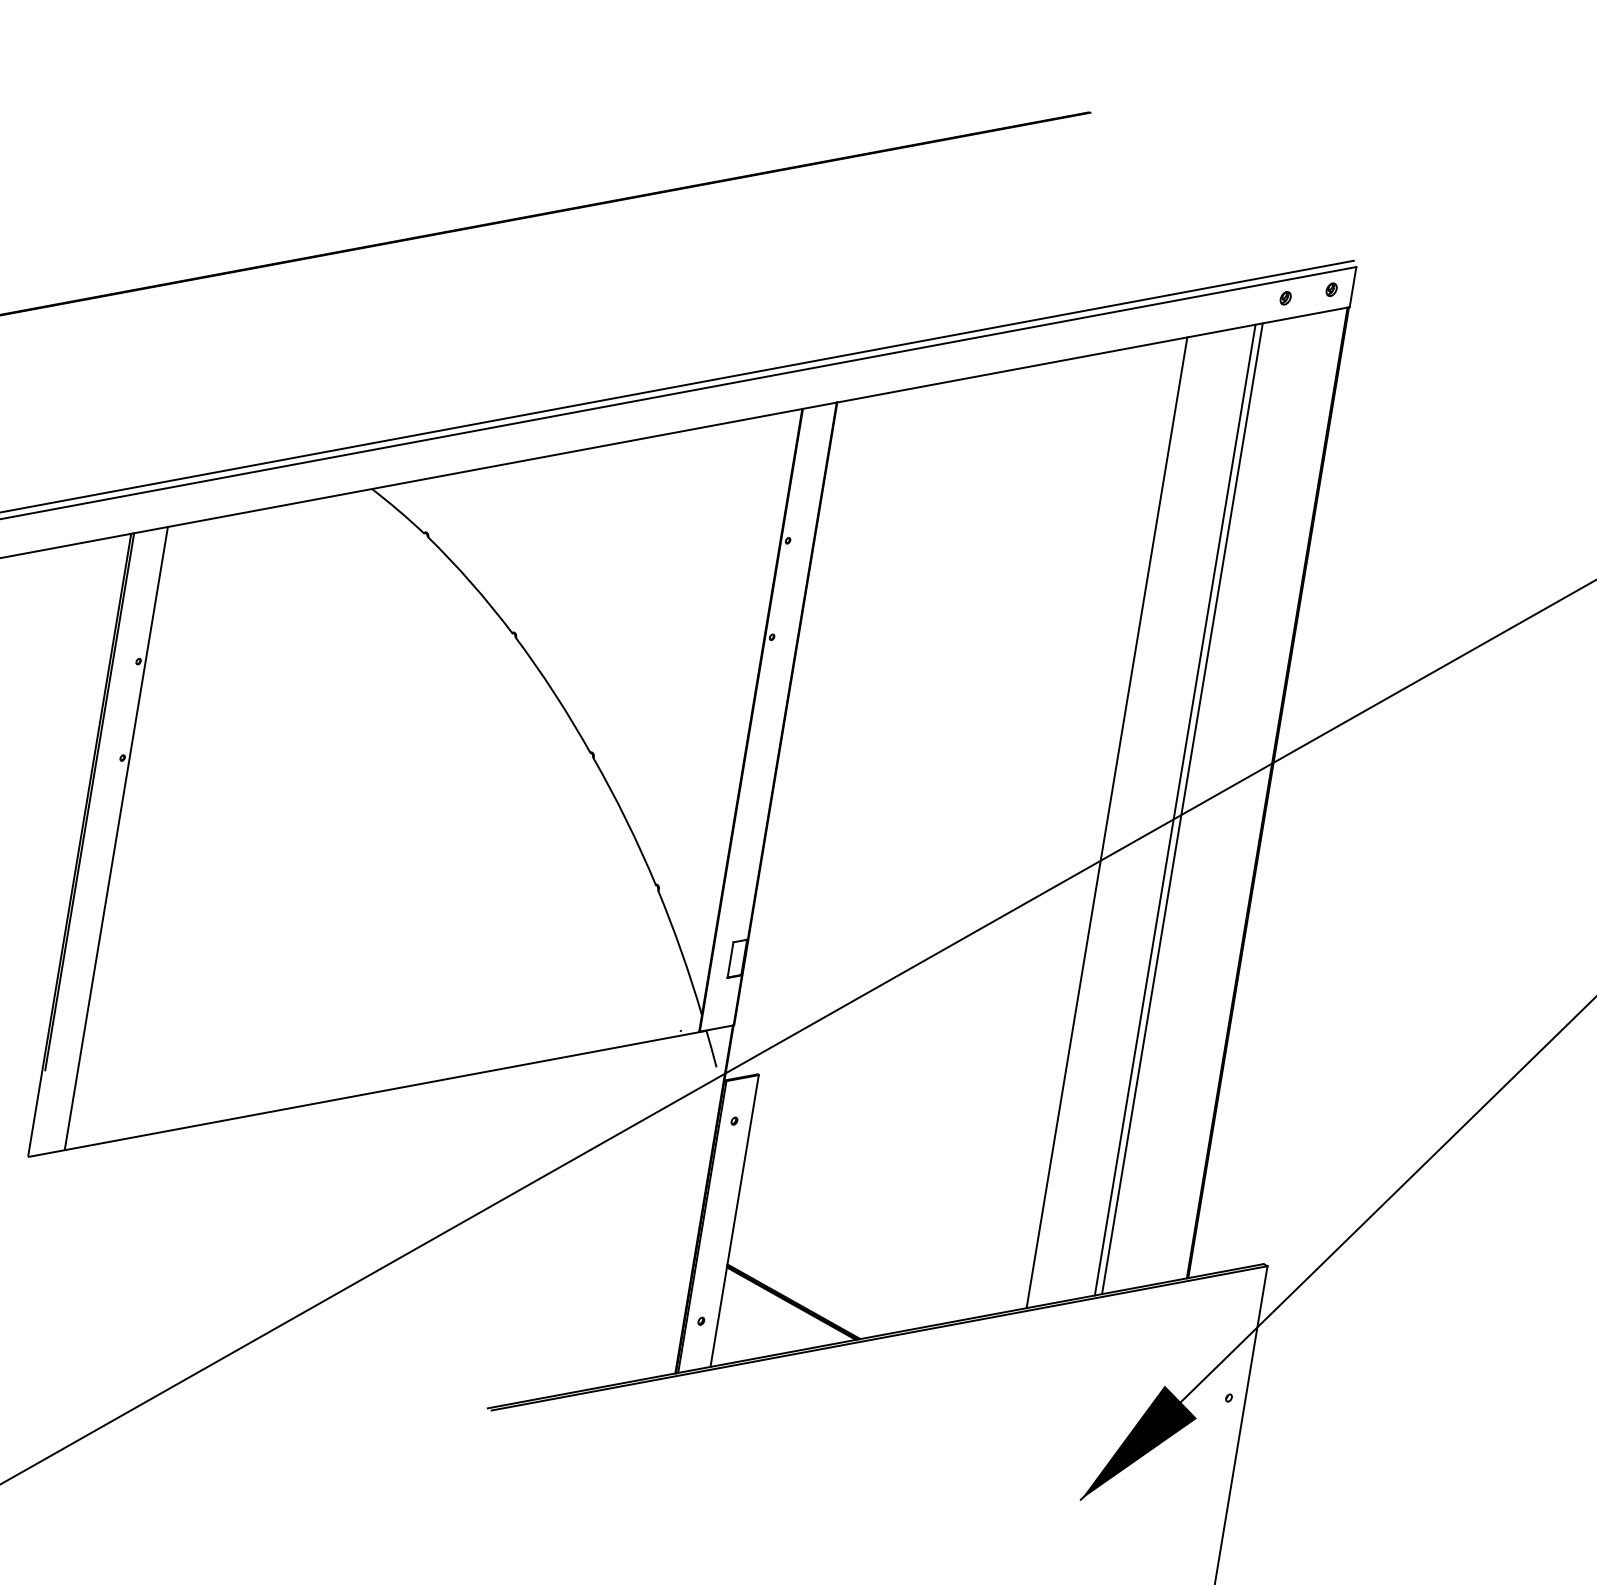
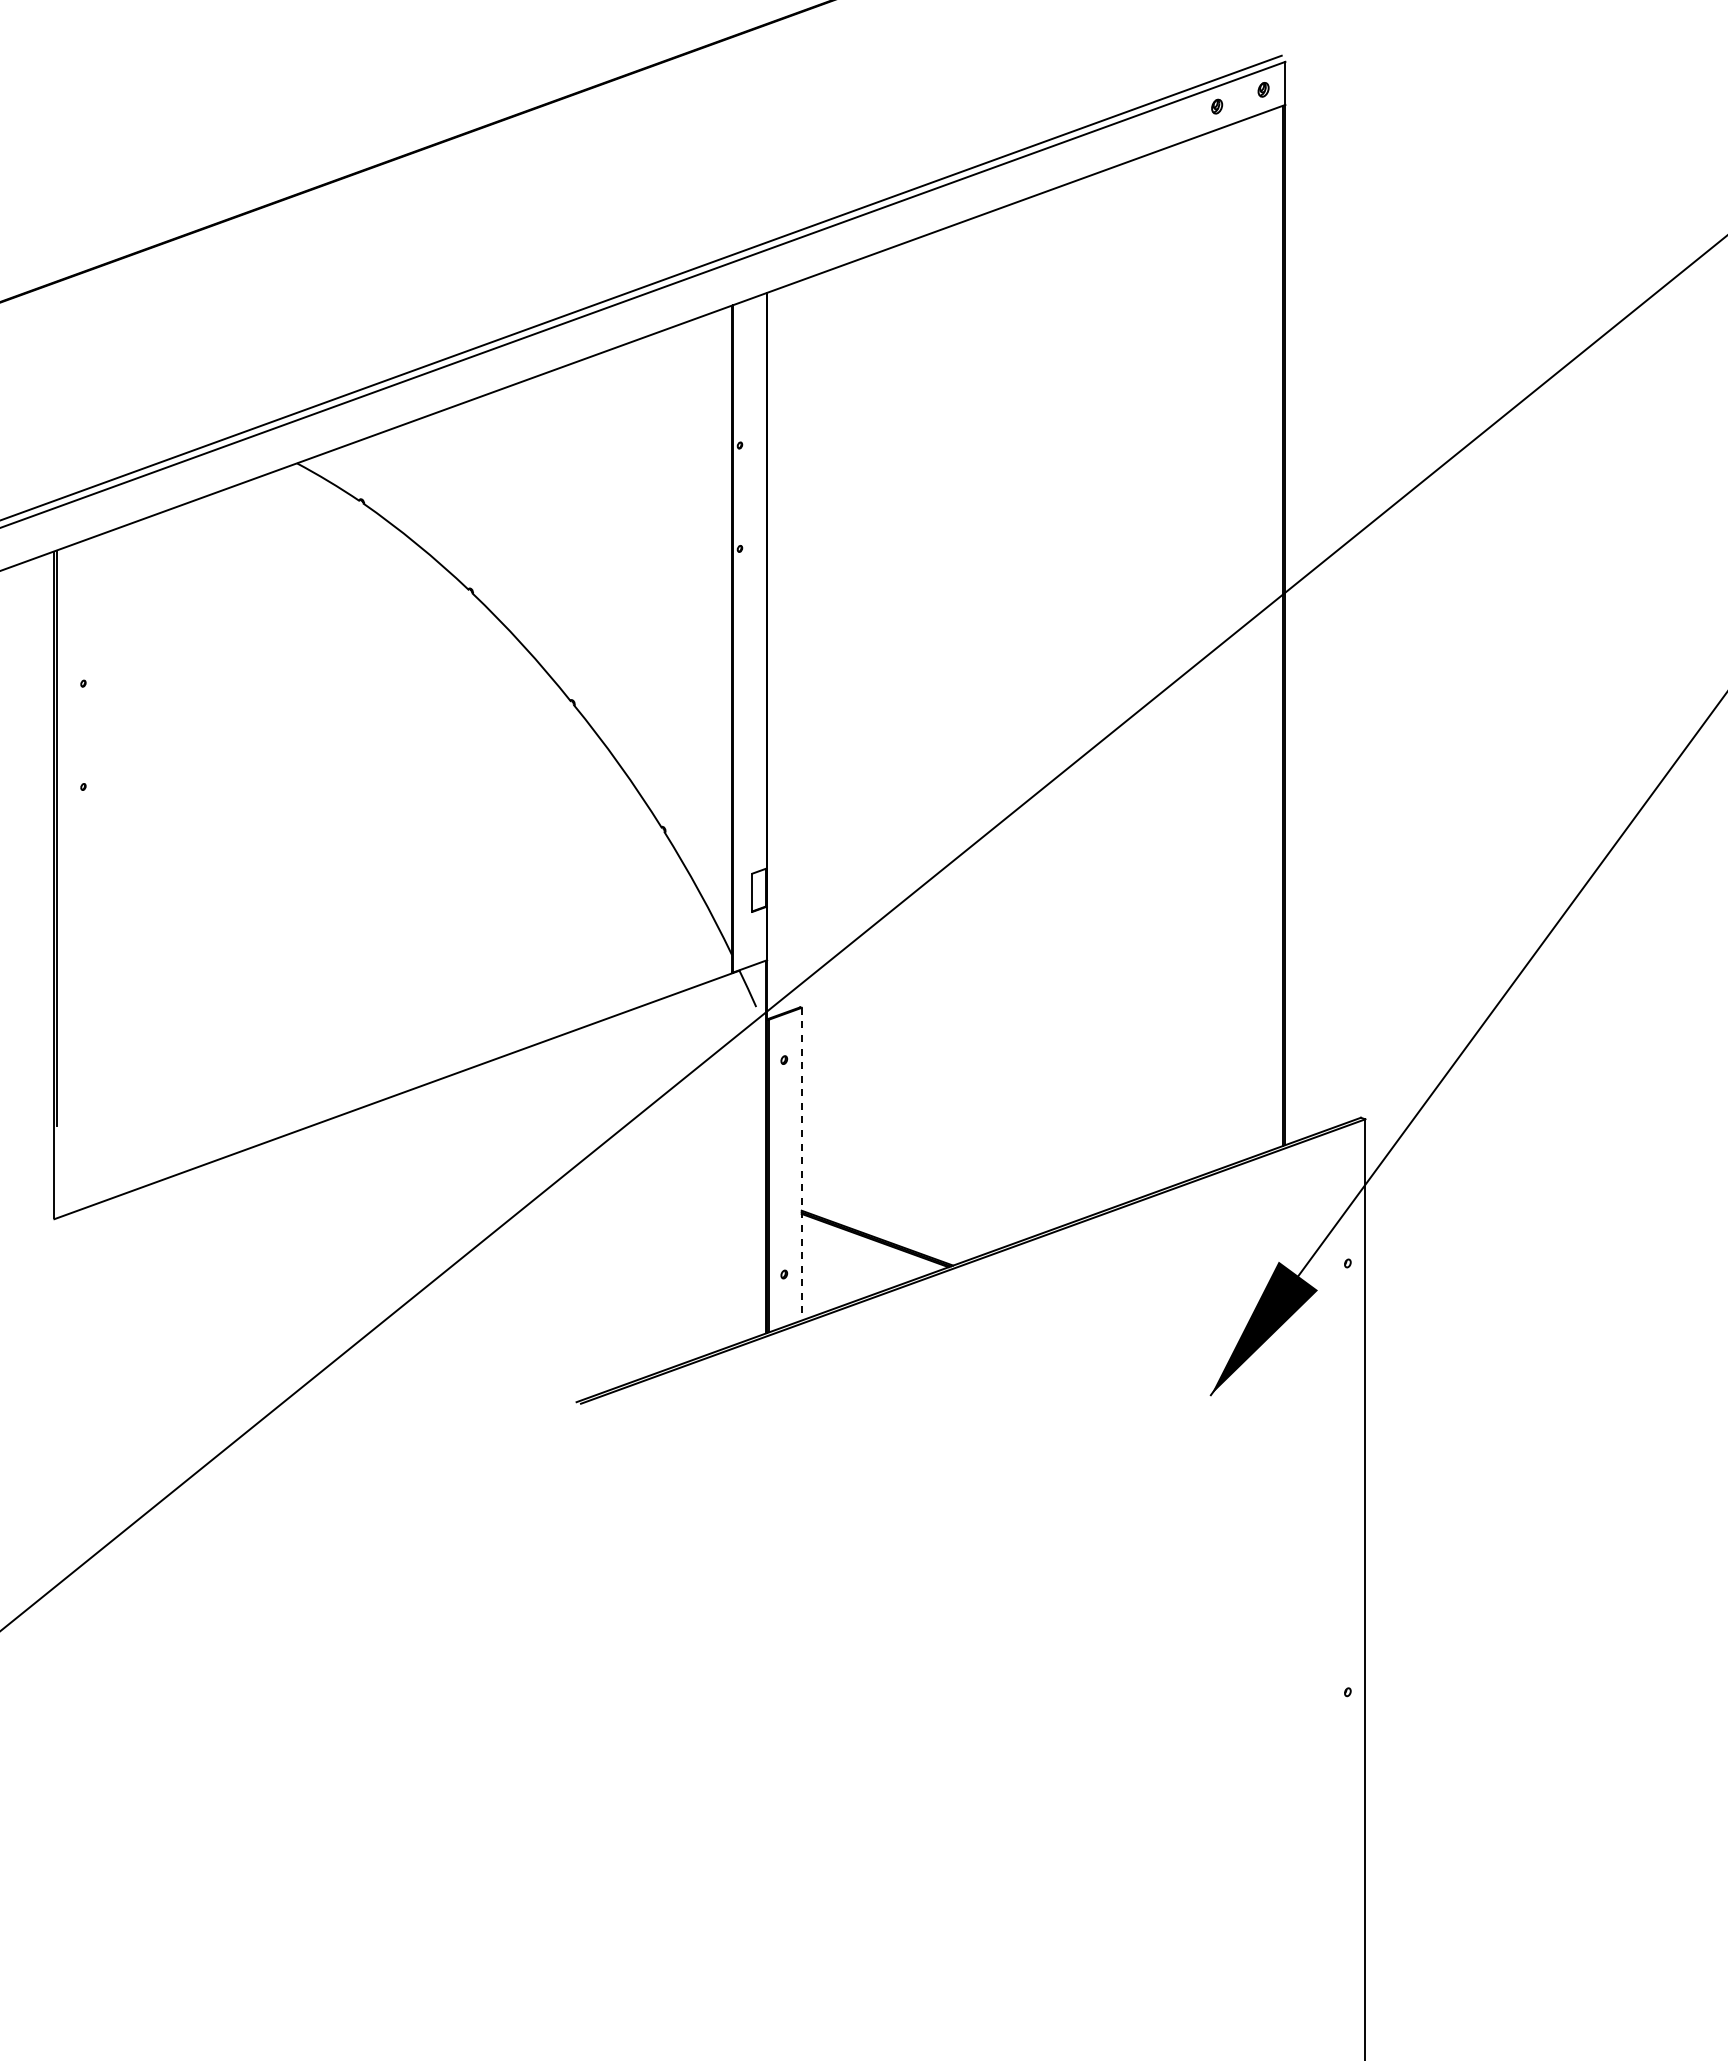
line: (1182, 808) -> (1197, 656), removed
line: (1175, 810) -> (1190, 659), removed
line: (1107, 822) -> (1121, 684), removed
line: (116, 838) -> (90, 871), removed
line: (734, 1221) -> (801, 1164), solid -> dashed

